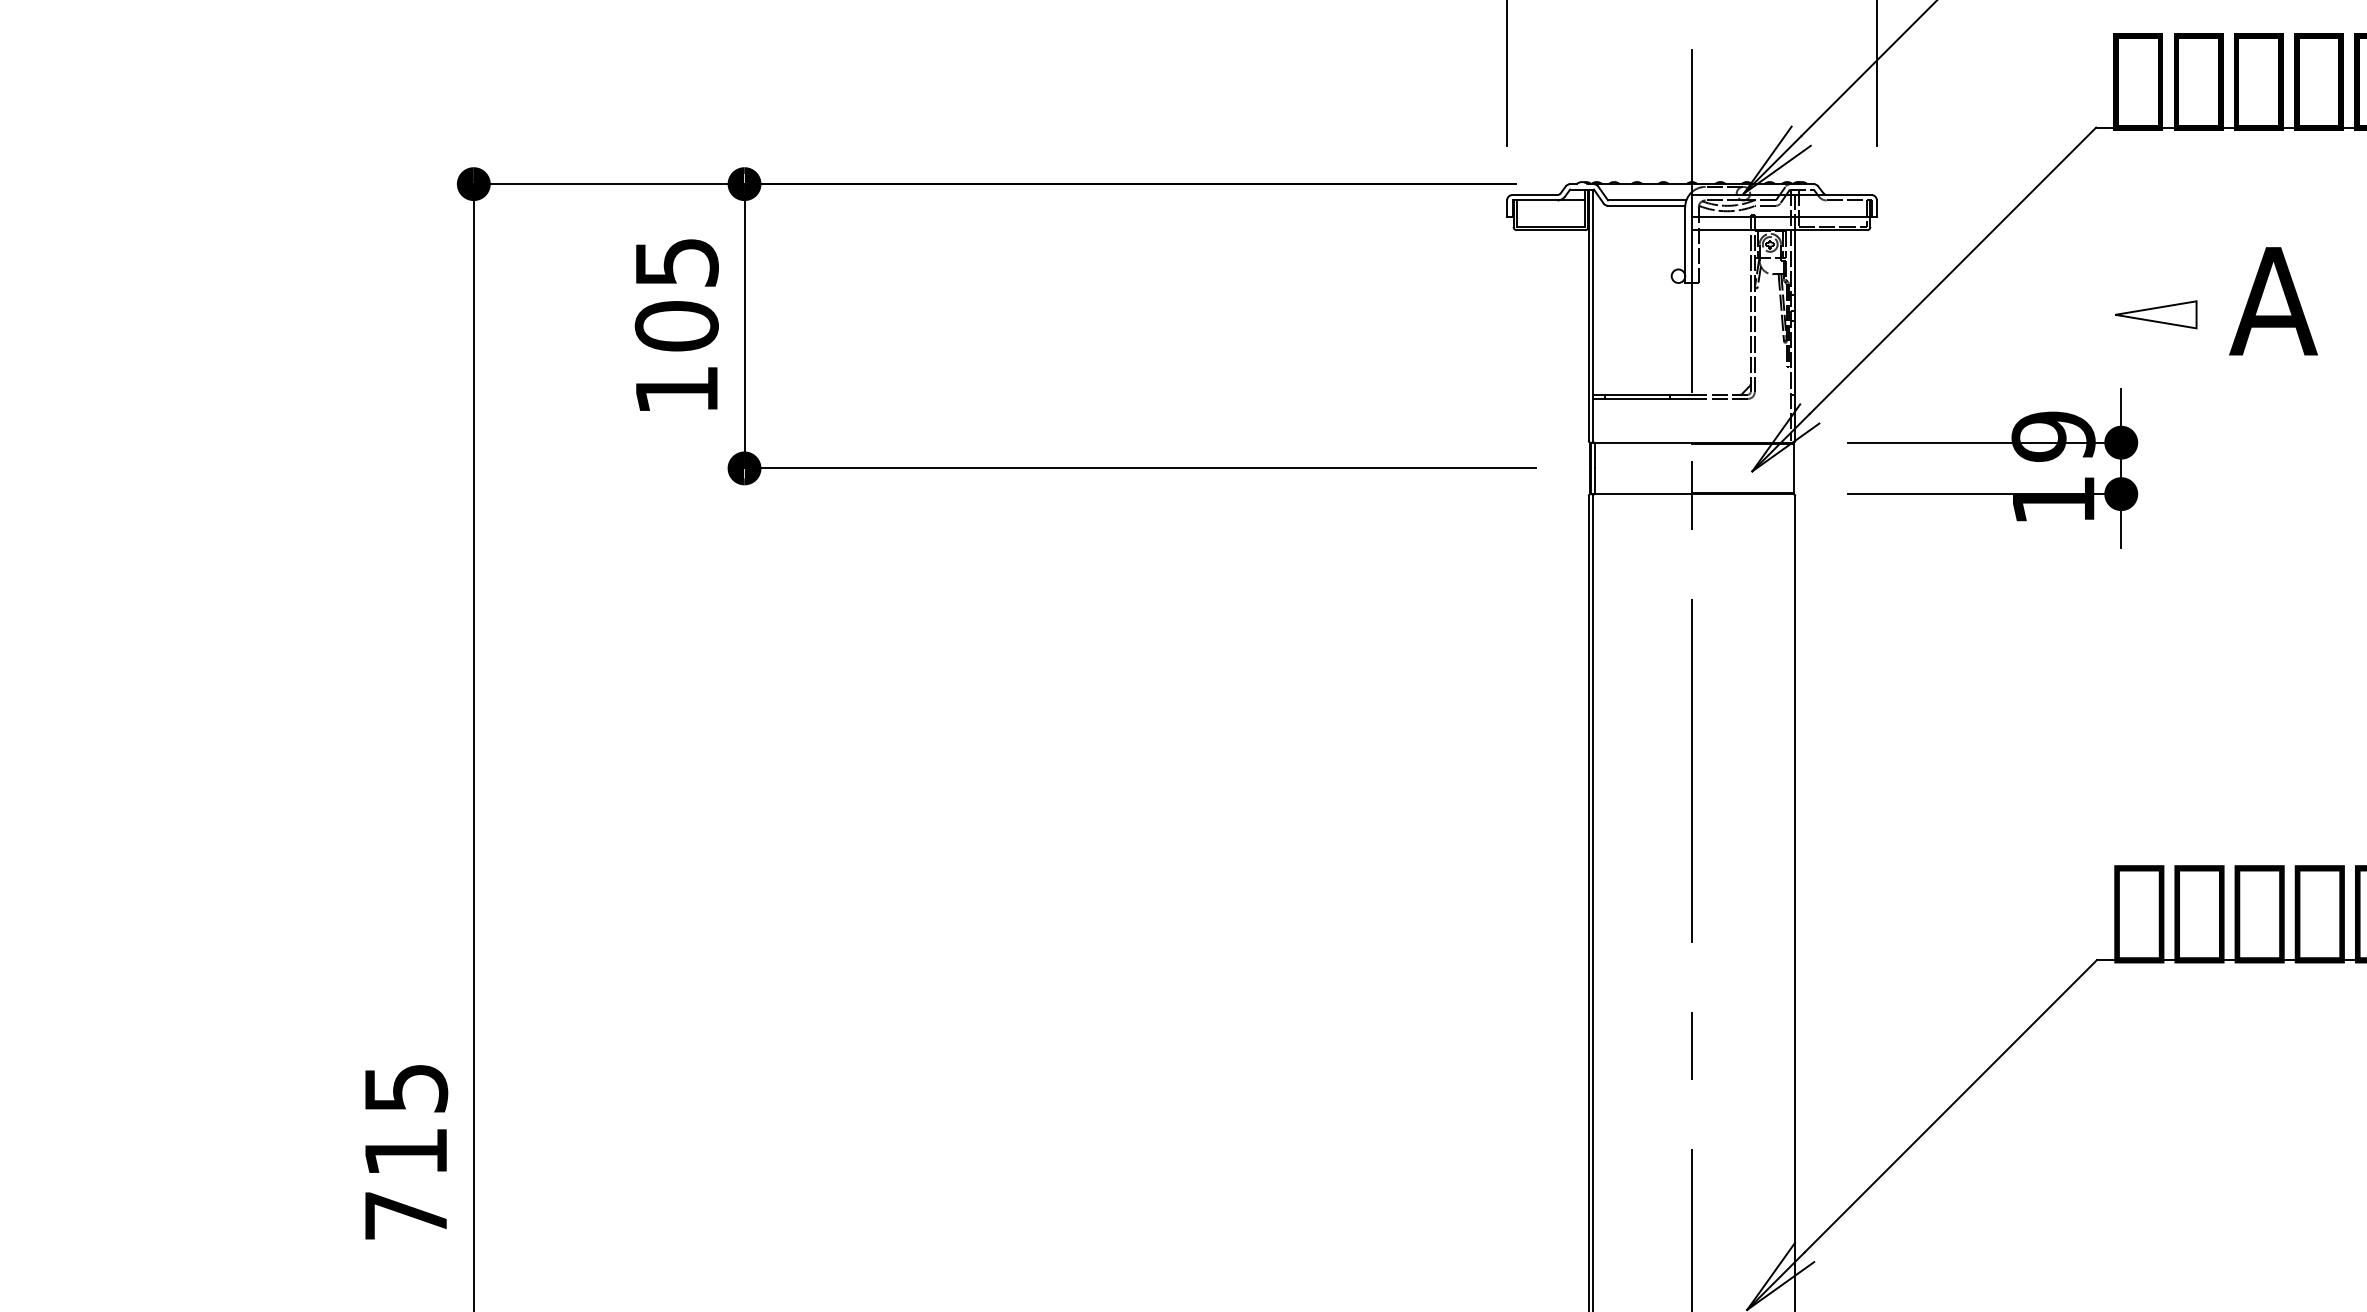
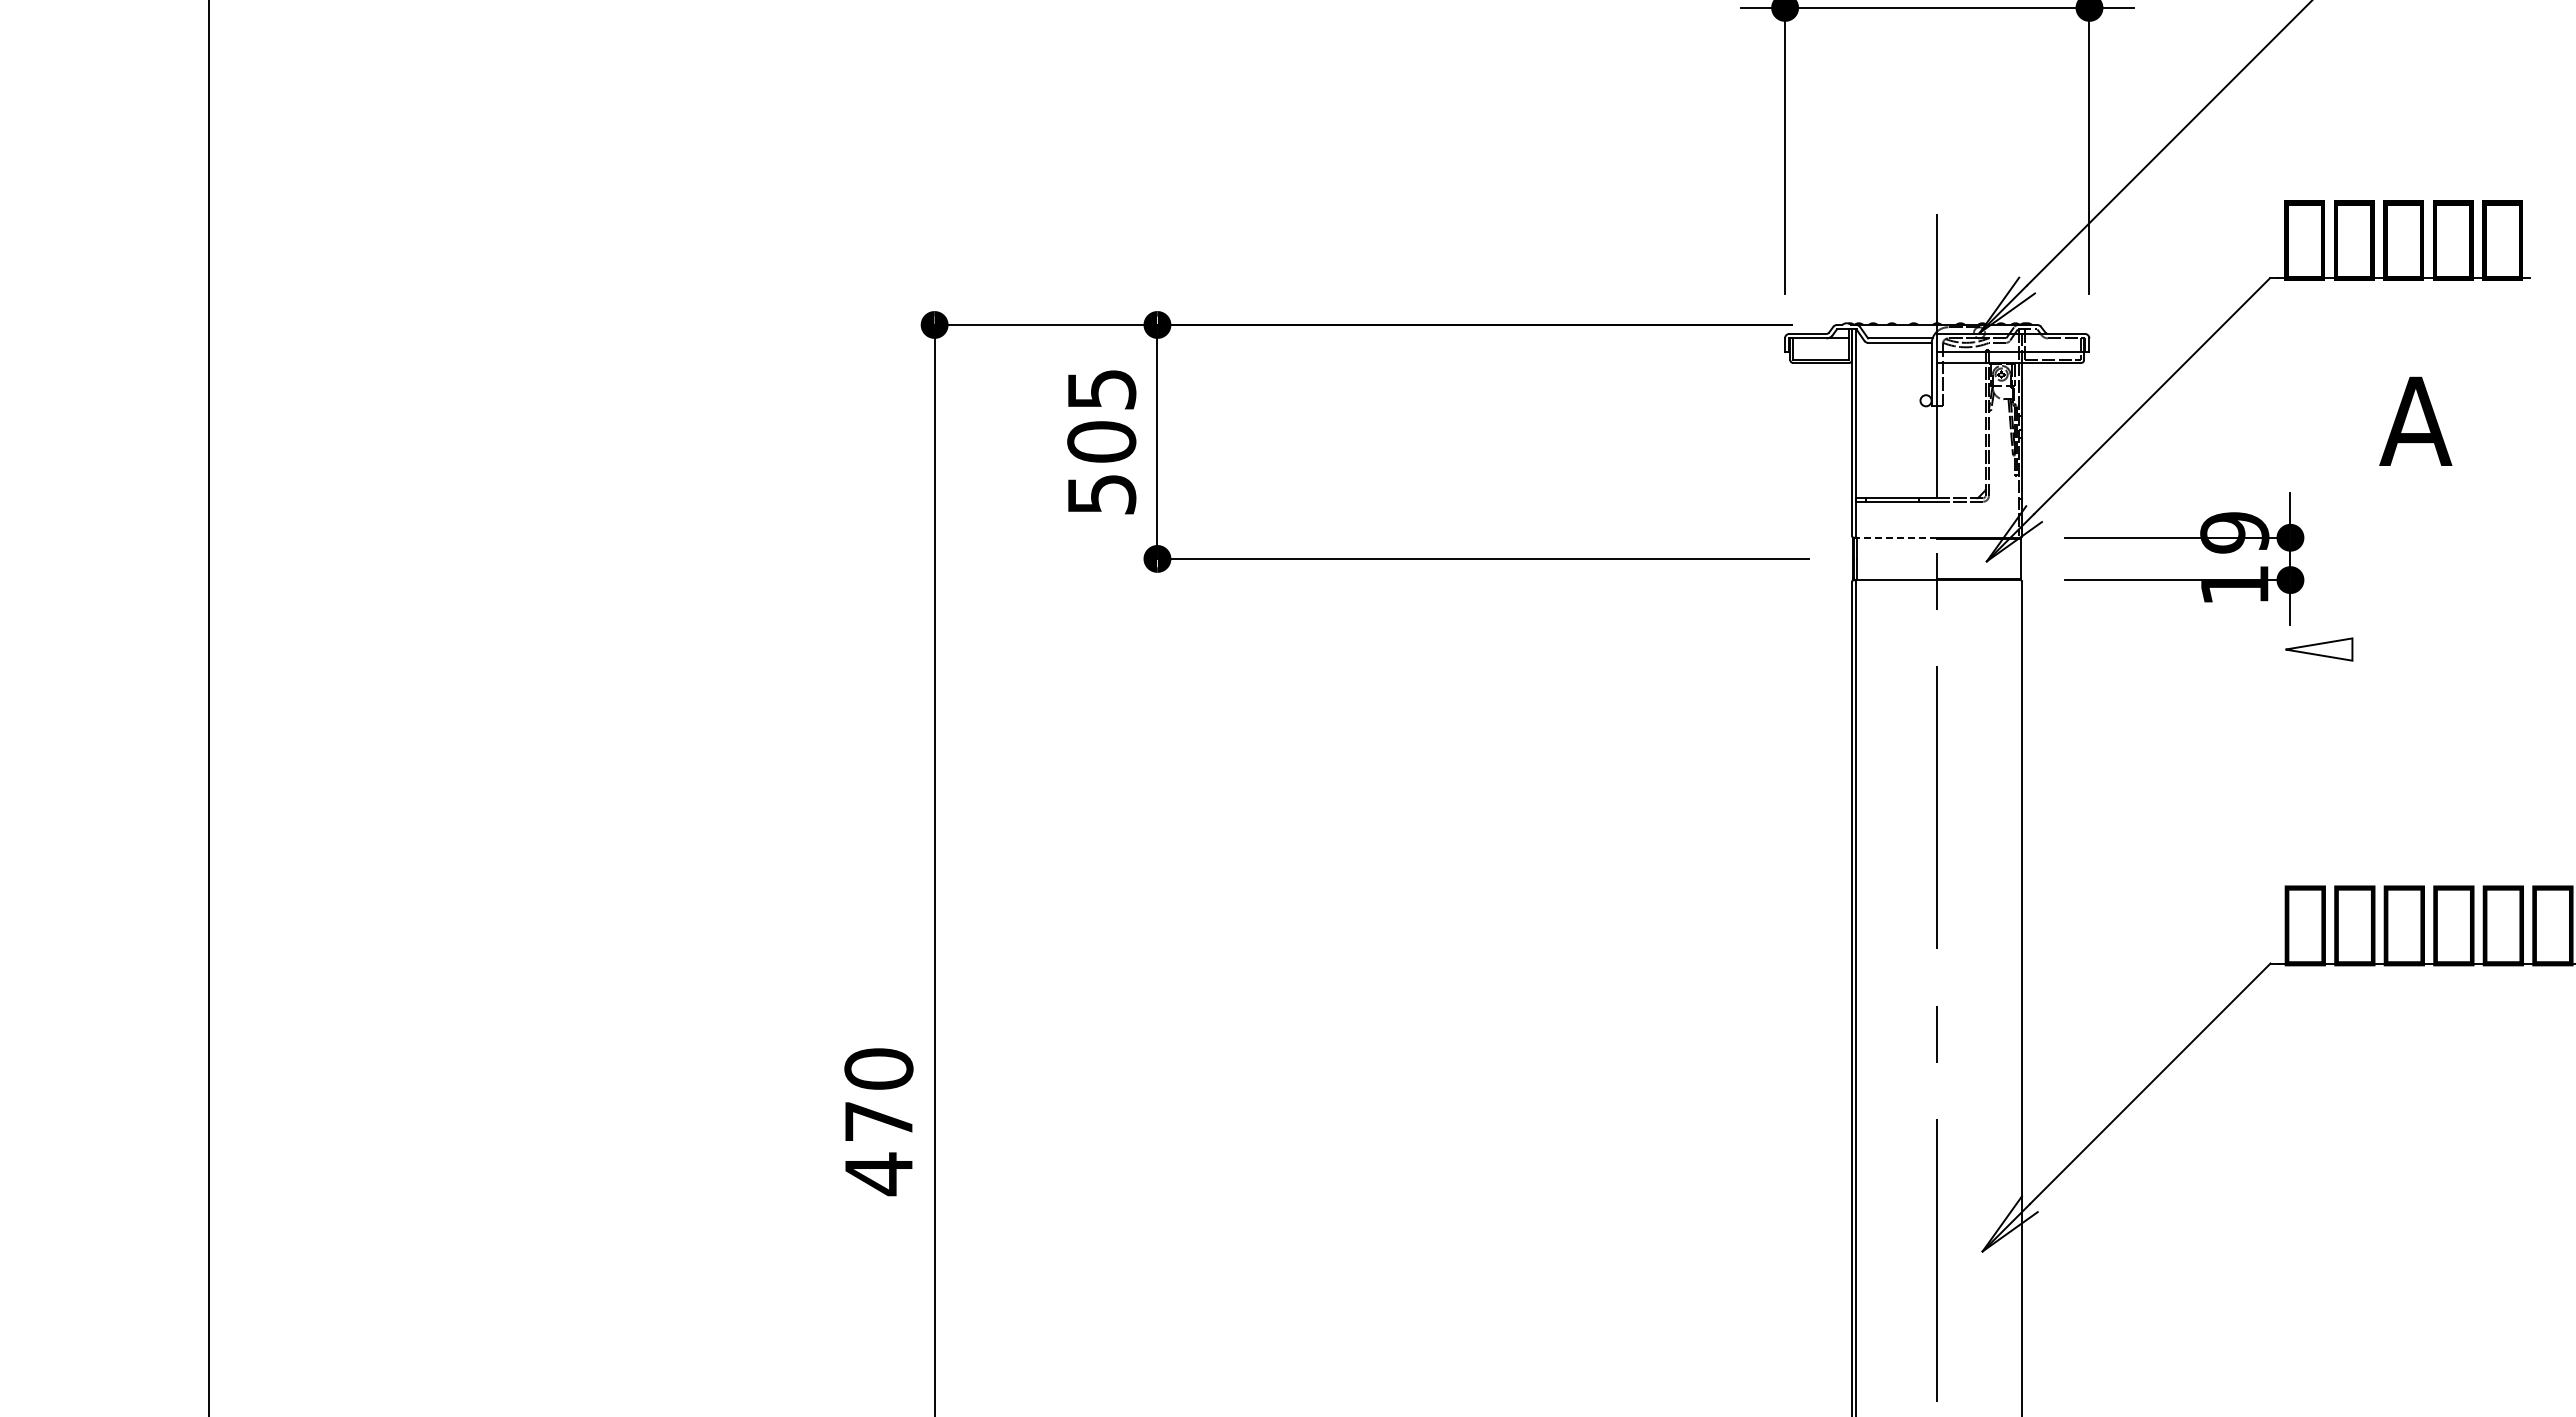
part: (2156, 314) -> (2319, 649), moved
text: (677, 390) -> (1102, 494), 105 -> 505
line: (1641, 442) -> (1895, 537), solid -> dashed
text: (405, 1153) -> (878, 1122), 715 -> 470

